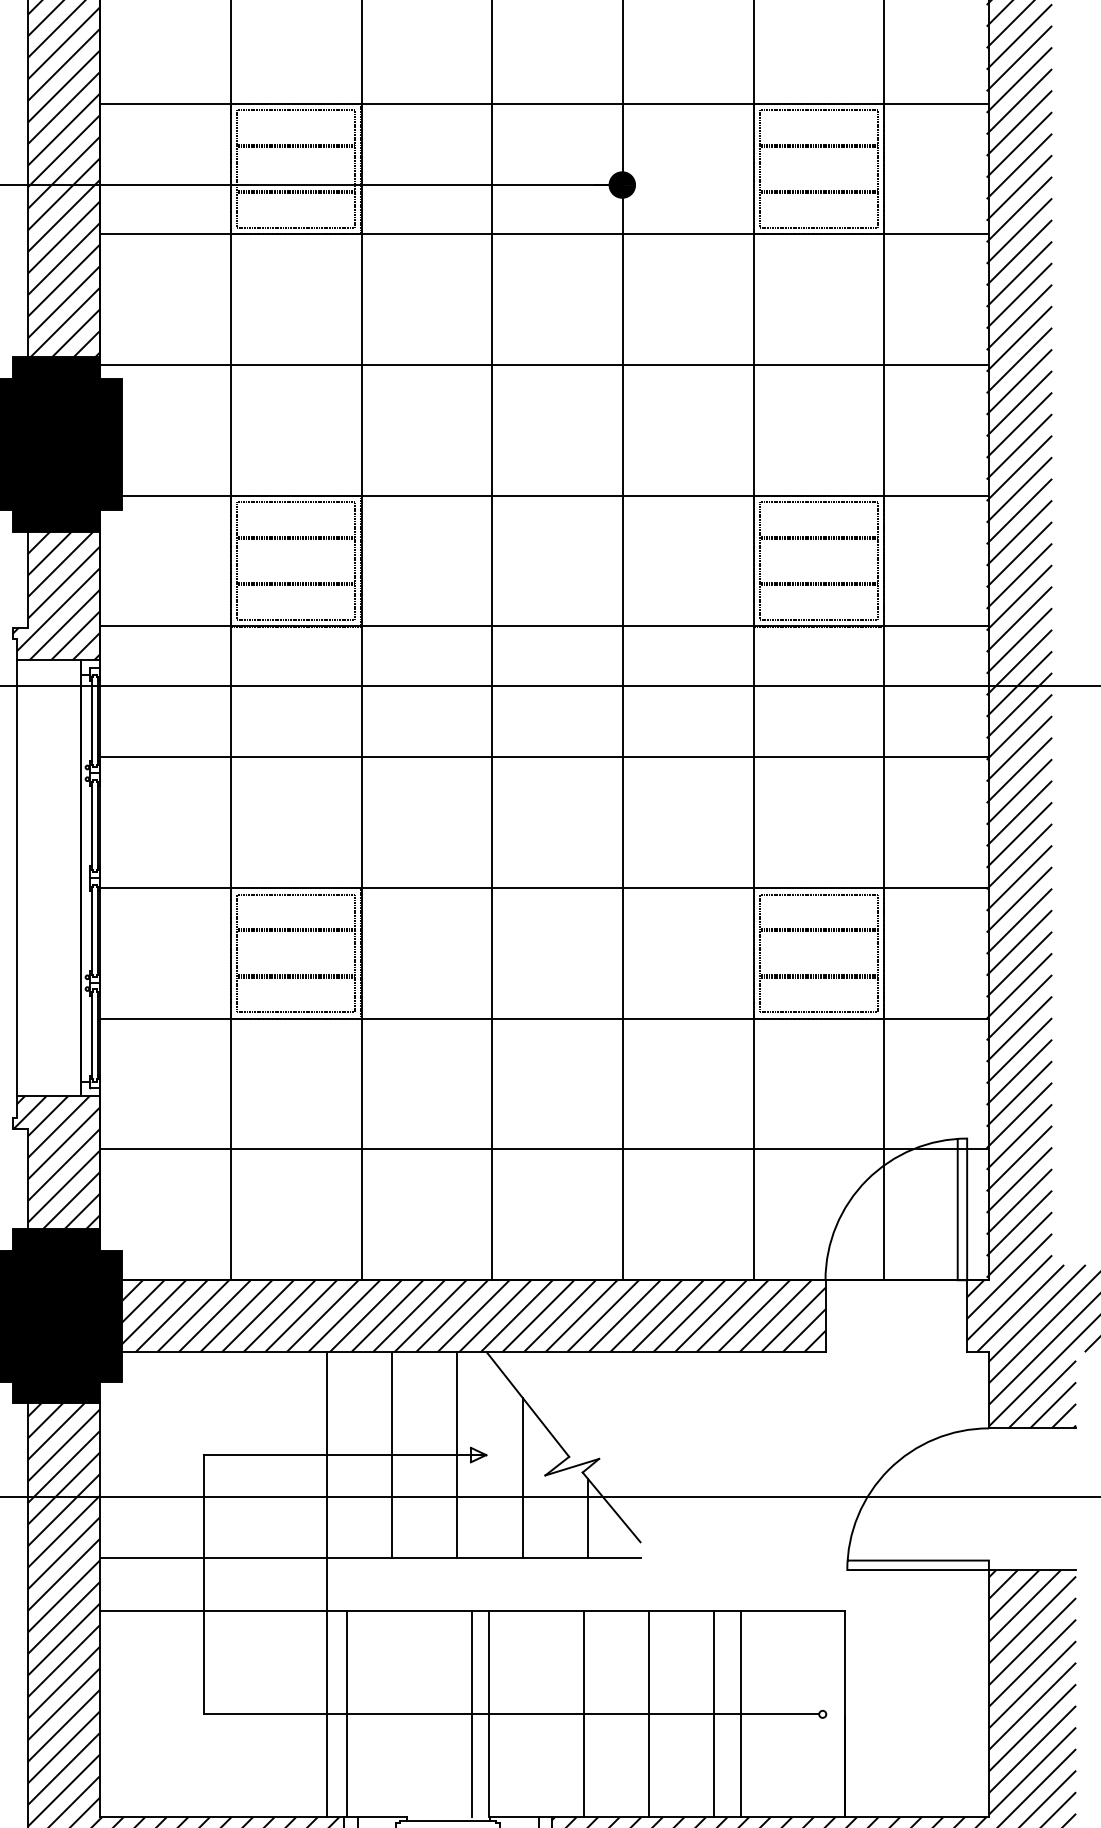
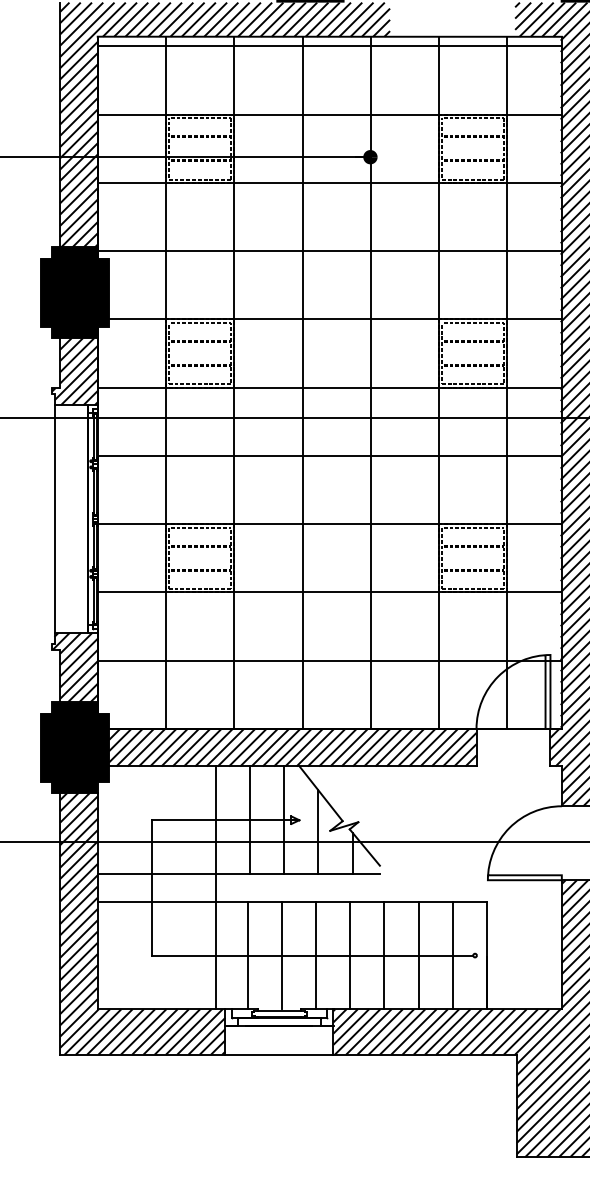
line: (346, 1714) -> (247, 955), moved
line: (473, 1714) -> (316, 955), moved
line: (490, 1714) -> (282, 955), moved
line: (741, 1714) -> (452, 955), moved

